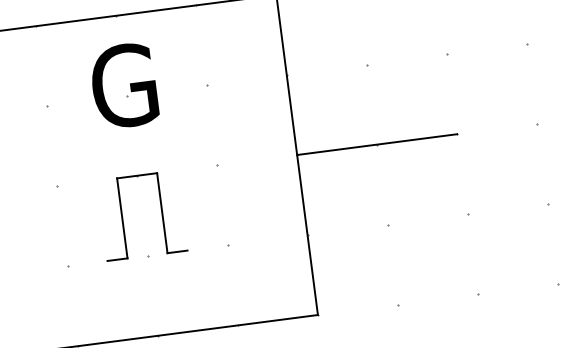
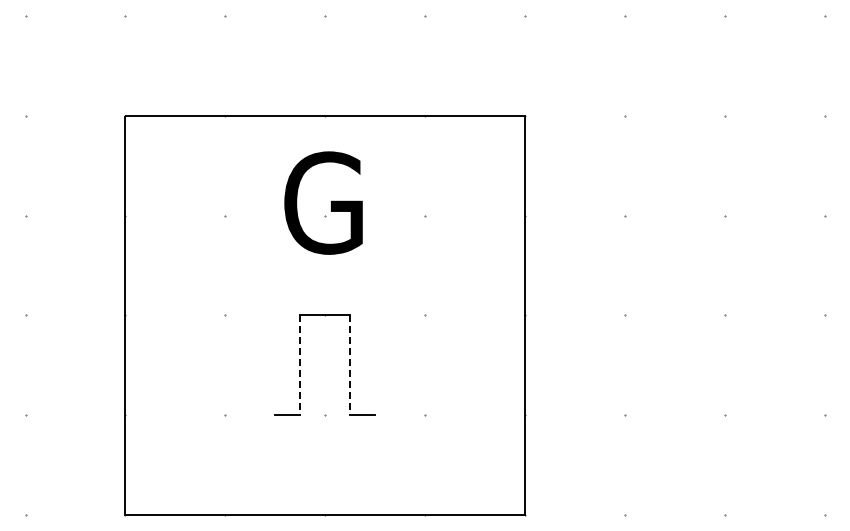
line: (376, 144) -> (624, 315), removed
line: (162, 213) -> (350, 365), solid -> dashed
line: (122, 218) -> (300, 365), solid -> dashed

